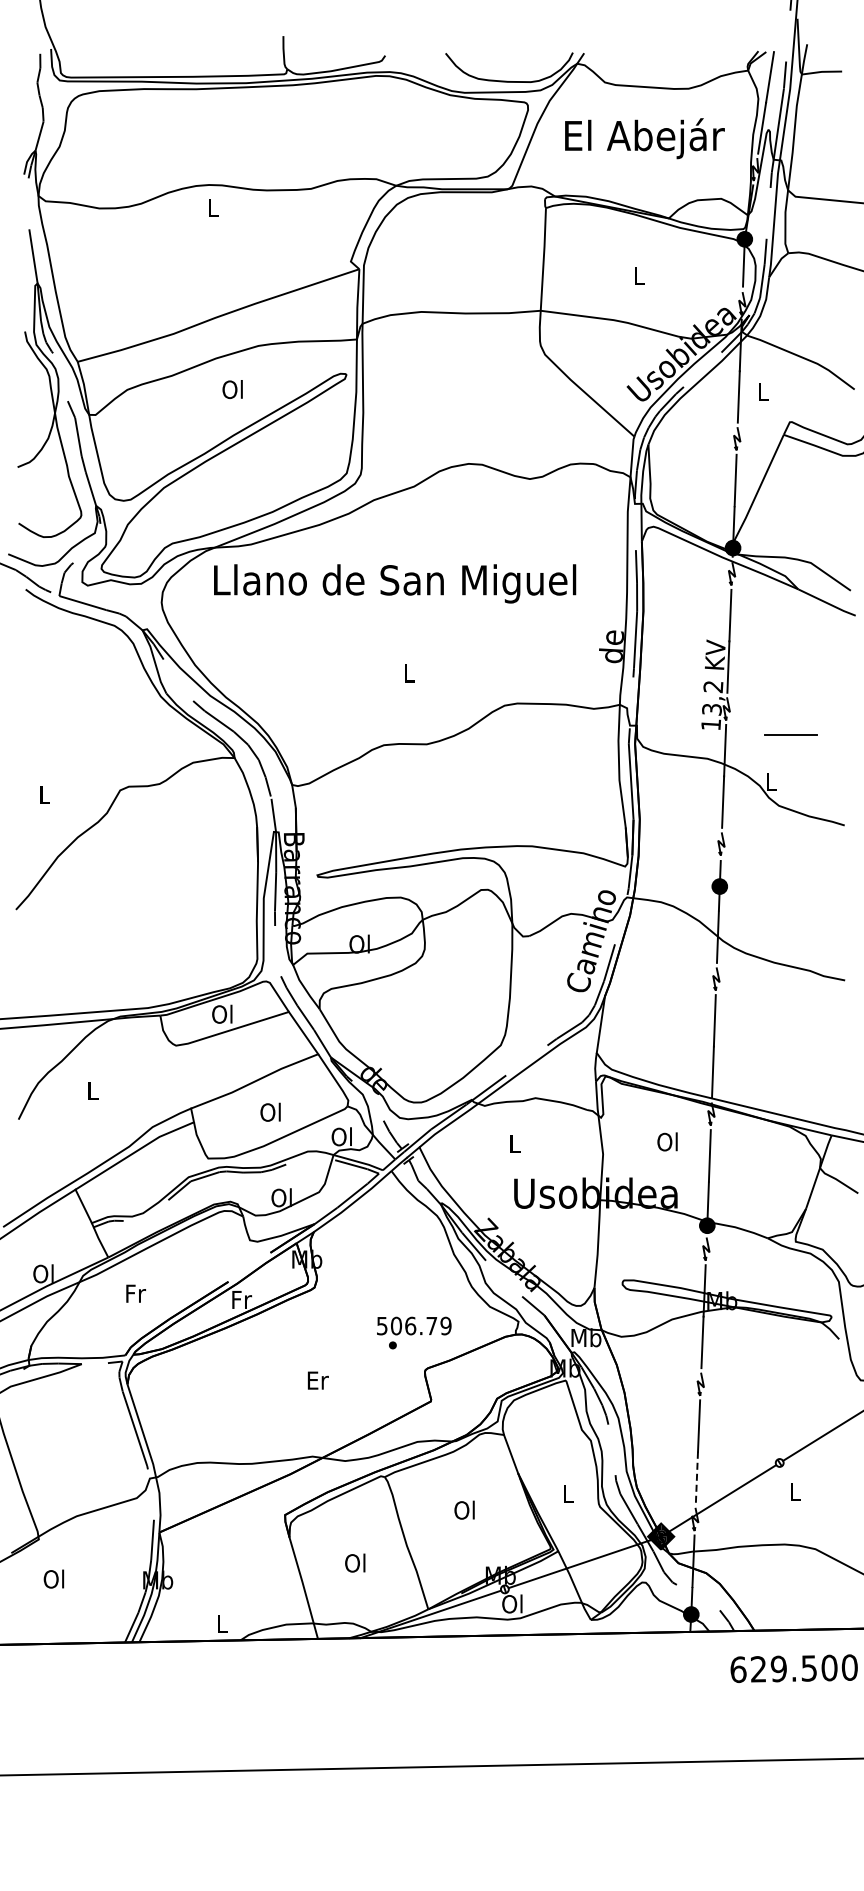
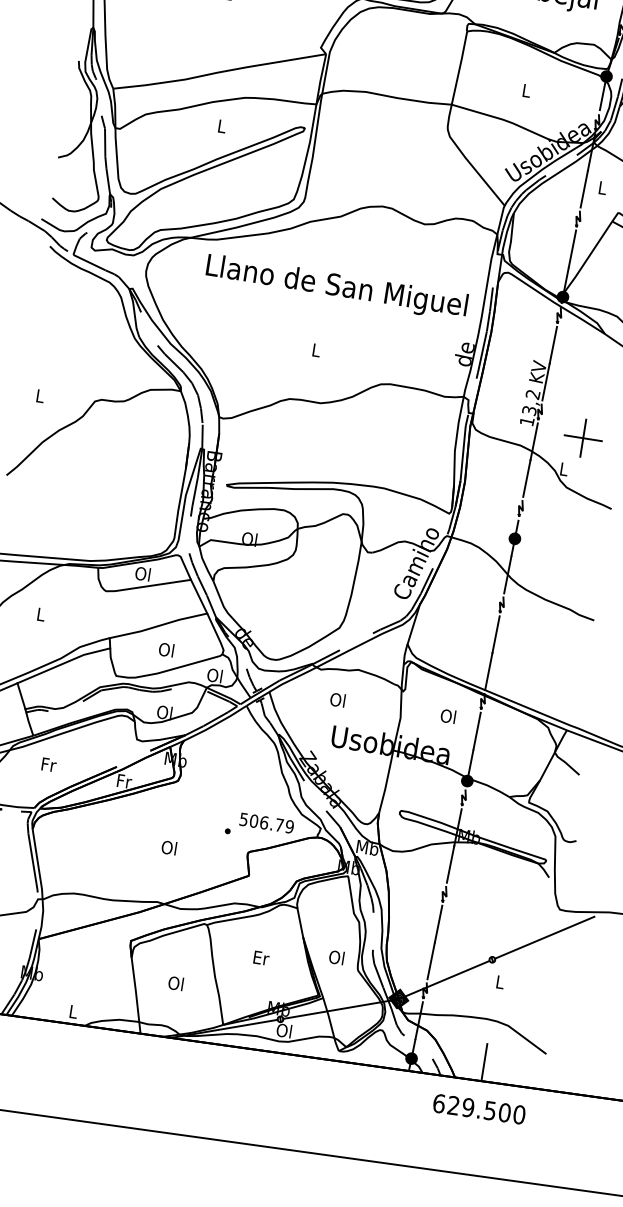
text: (232, 389) -> (221, 126), Ol -> L
text: (395, 583) -> (337, 287), moved
line: (791, 735) -> (583, 438), added
text: (513, 1143) -> (337, 699), L -> Ol
text: (414, 1325) -> (267, 822), moved
text: (317, 1379) -> (169, 847), Er -> Ol
line: (696, 1477) -> (430, 960), dashed -> solid
text: (567, 1492) -> (336, 956), L -> Ol
text: (465, 1509) -> (261, 957), Ol -> Er
line: (791, 1604) -> (484, 1062), added

